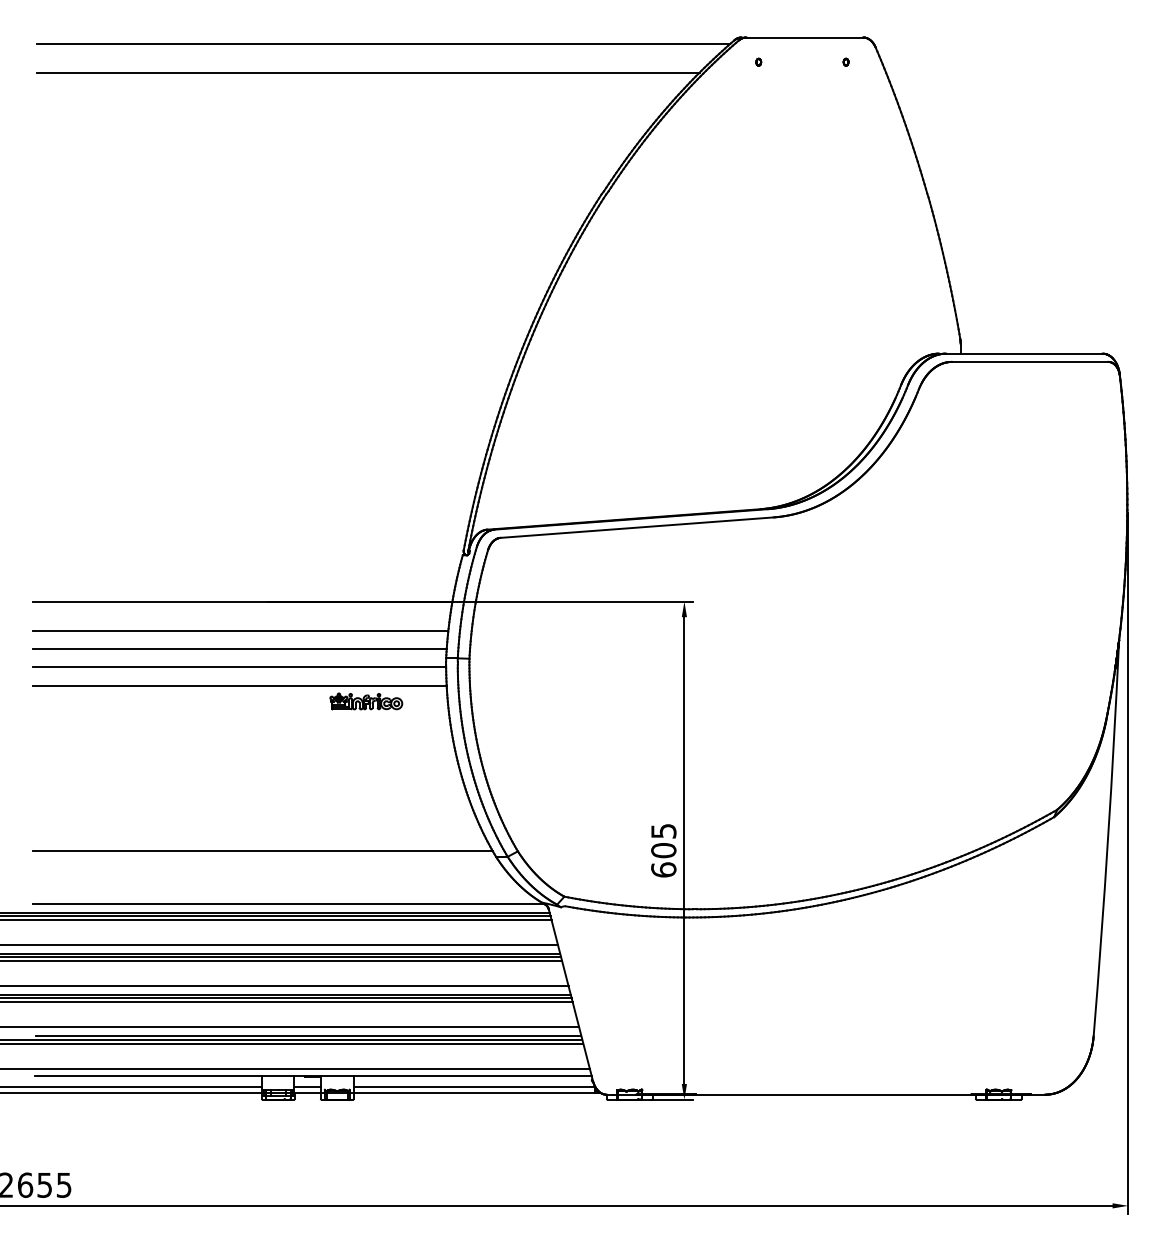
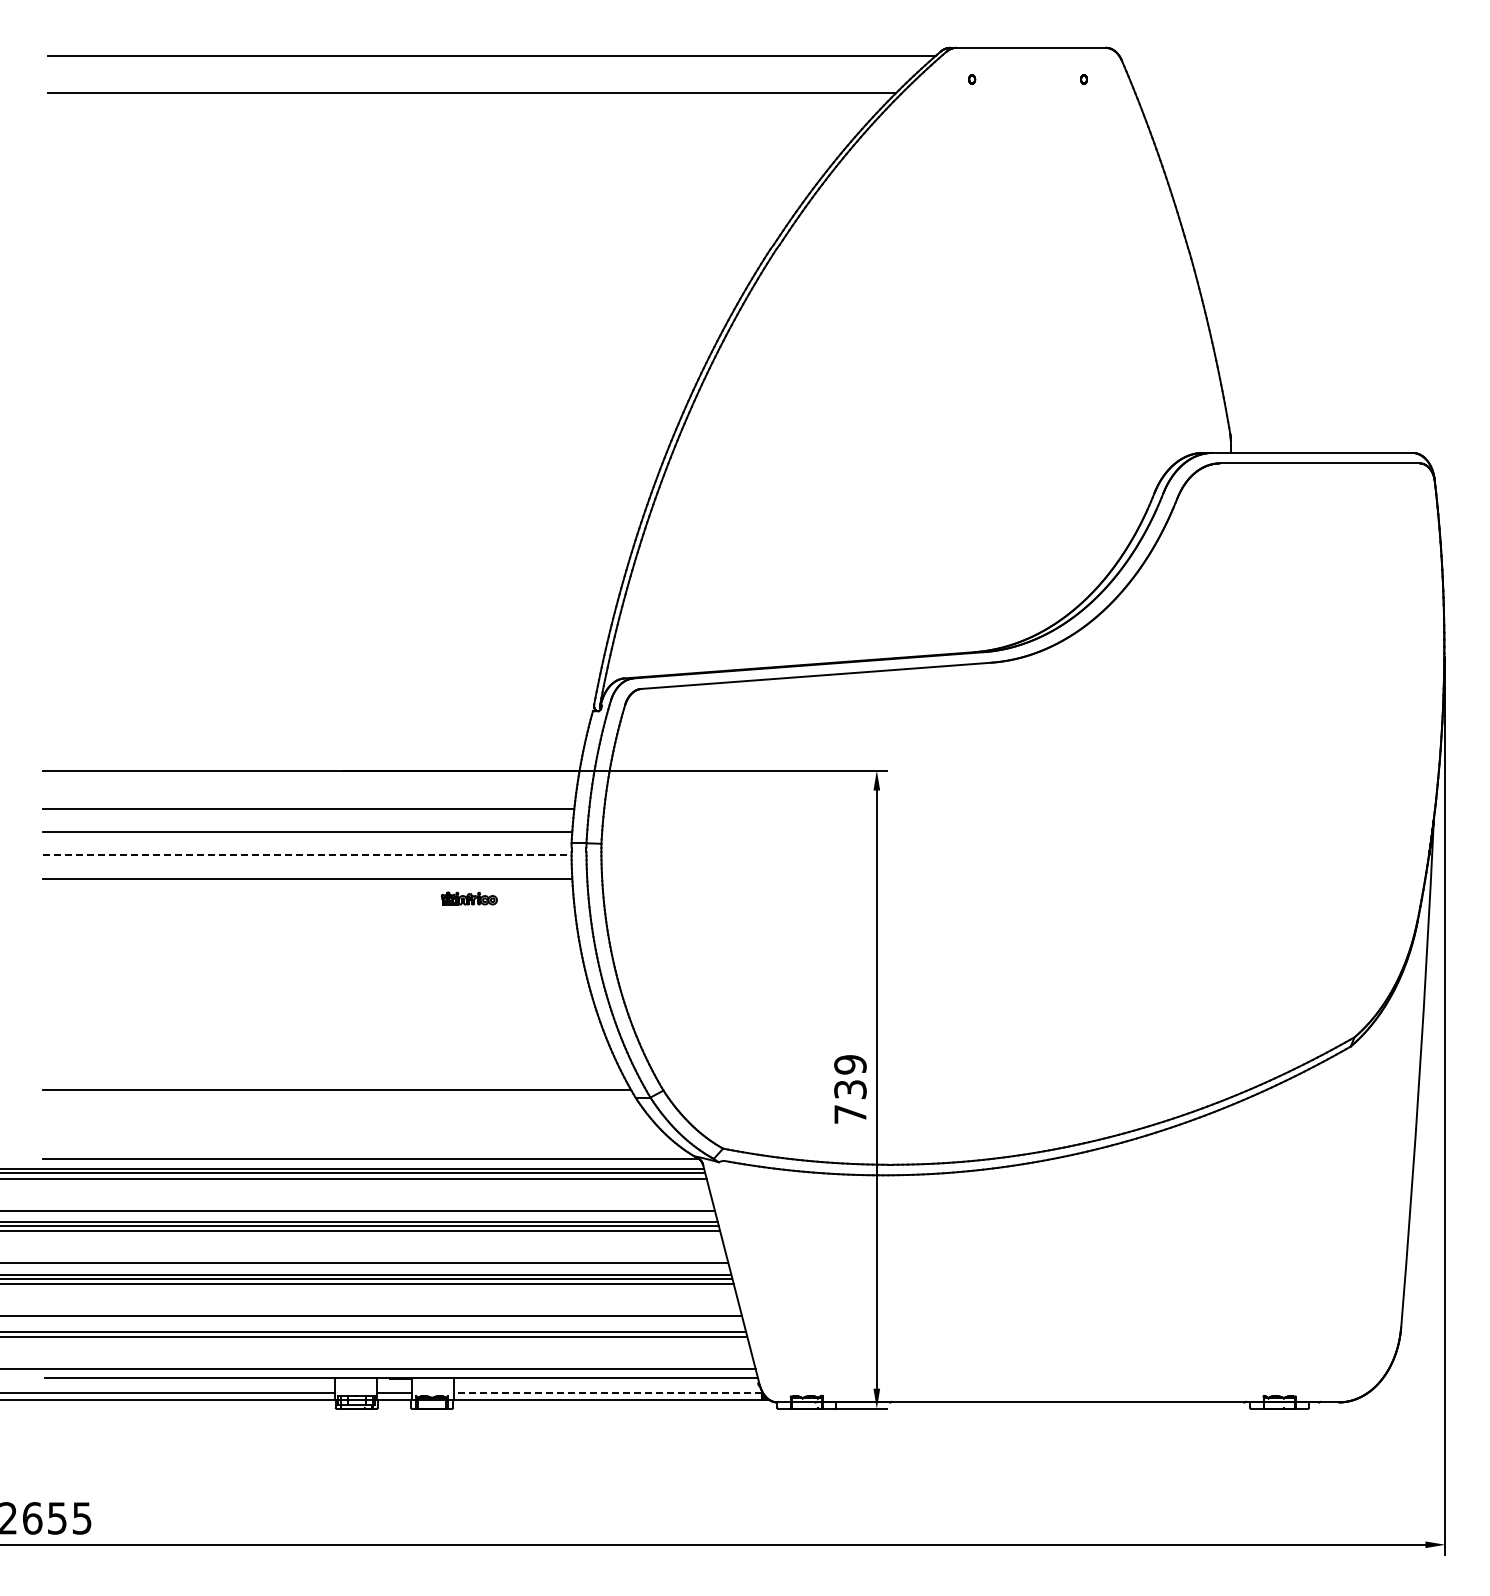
line: (240, 667) -> (307, 854), solid -> dashed
part: (366, 701) -> (469, 898), size x0.6
text: (663, 850) -> (850, 1089), 605 -> 739
line: (307, 1036) -> (394, 1327), removed
line: (474, 1087) -> (607, 1392), solid -> dashed

